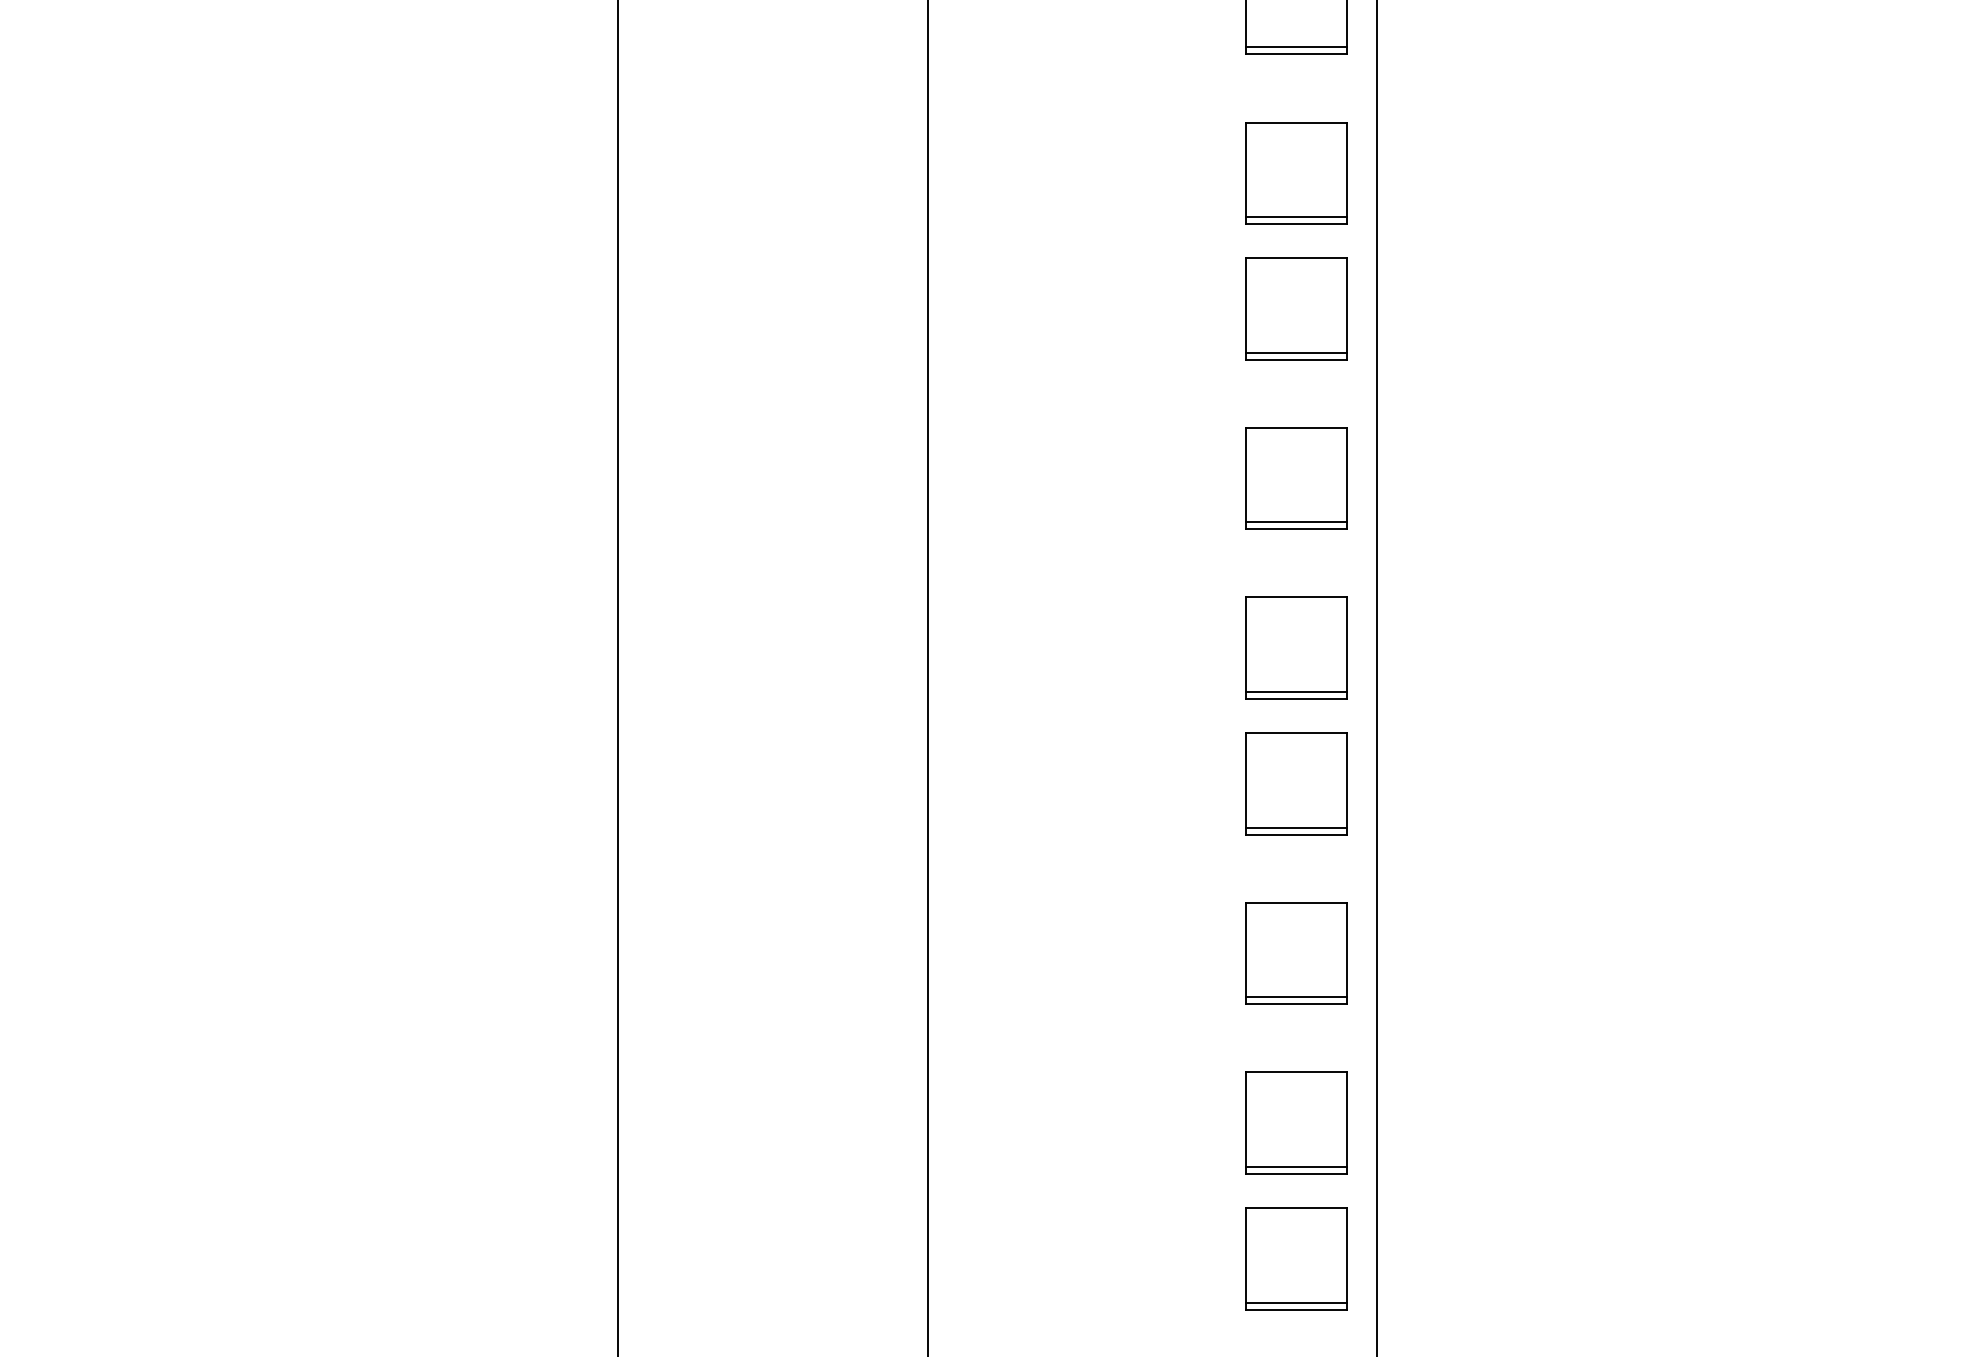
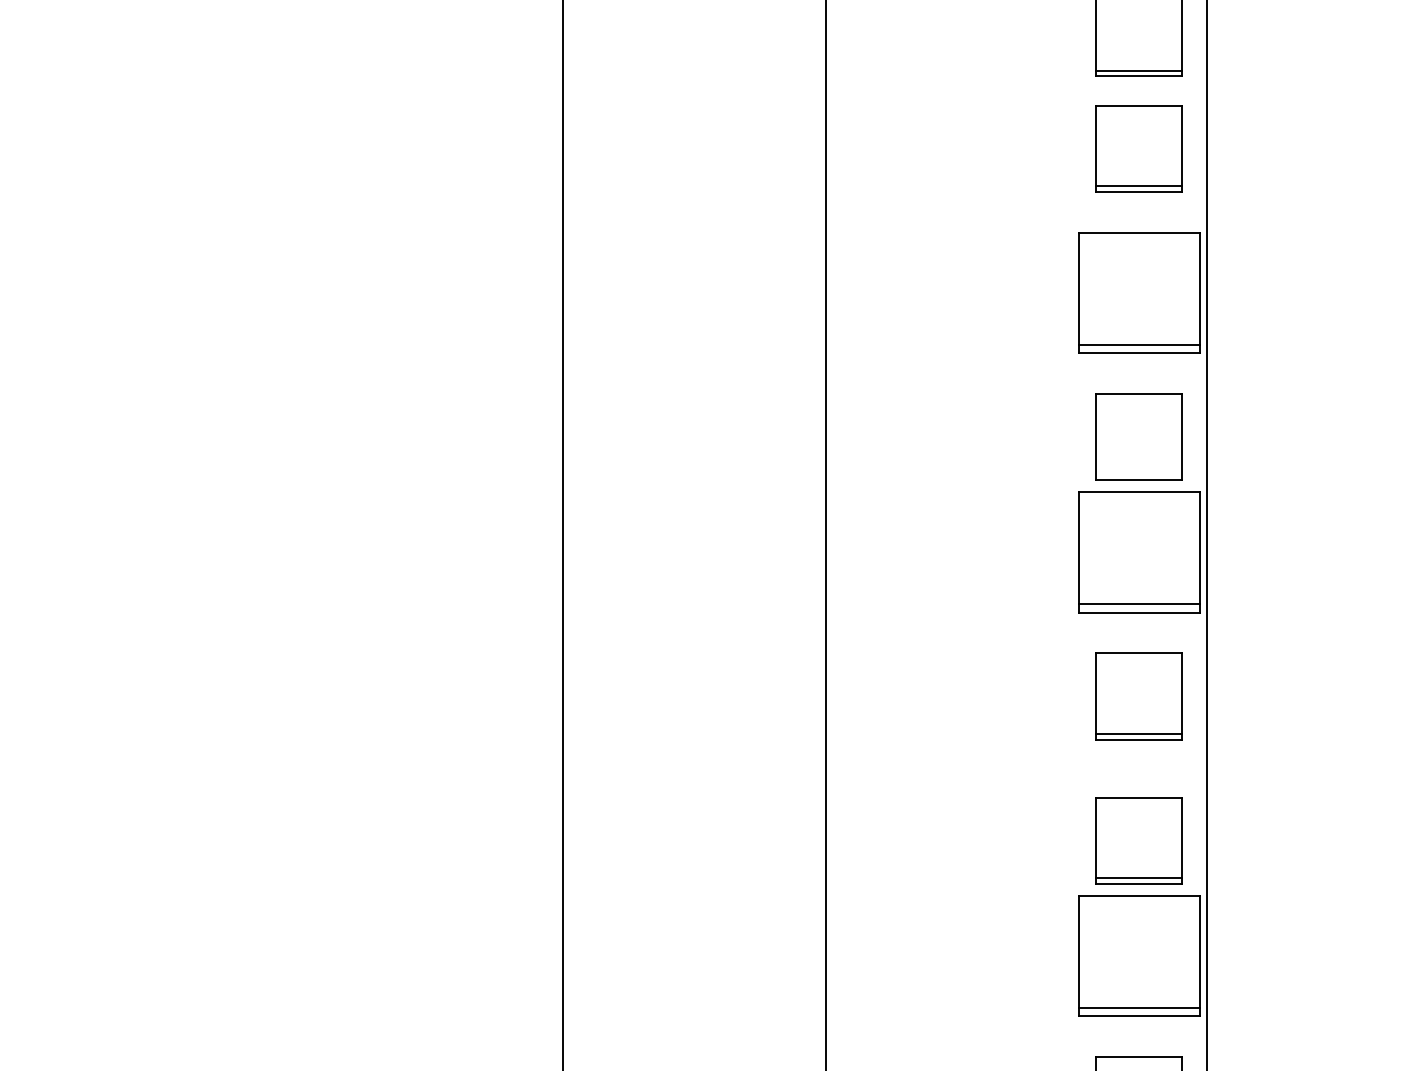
part: (1296, 478) -> (1139, 292), size x1.4
line: (1296, 692) -> (1139, 474), removed
part: (1296, 783) -> (1139, 551), size x1.4
part: (1296, 1258) -> (1139, 955), size x1.4

